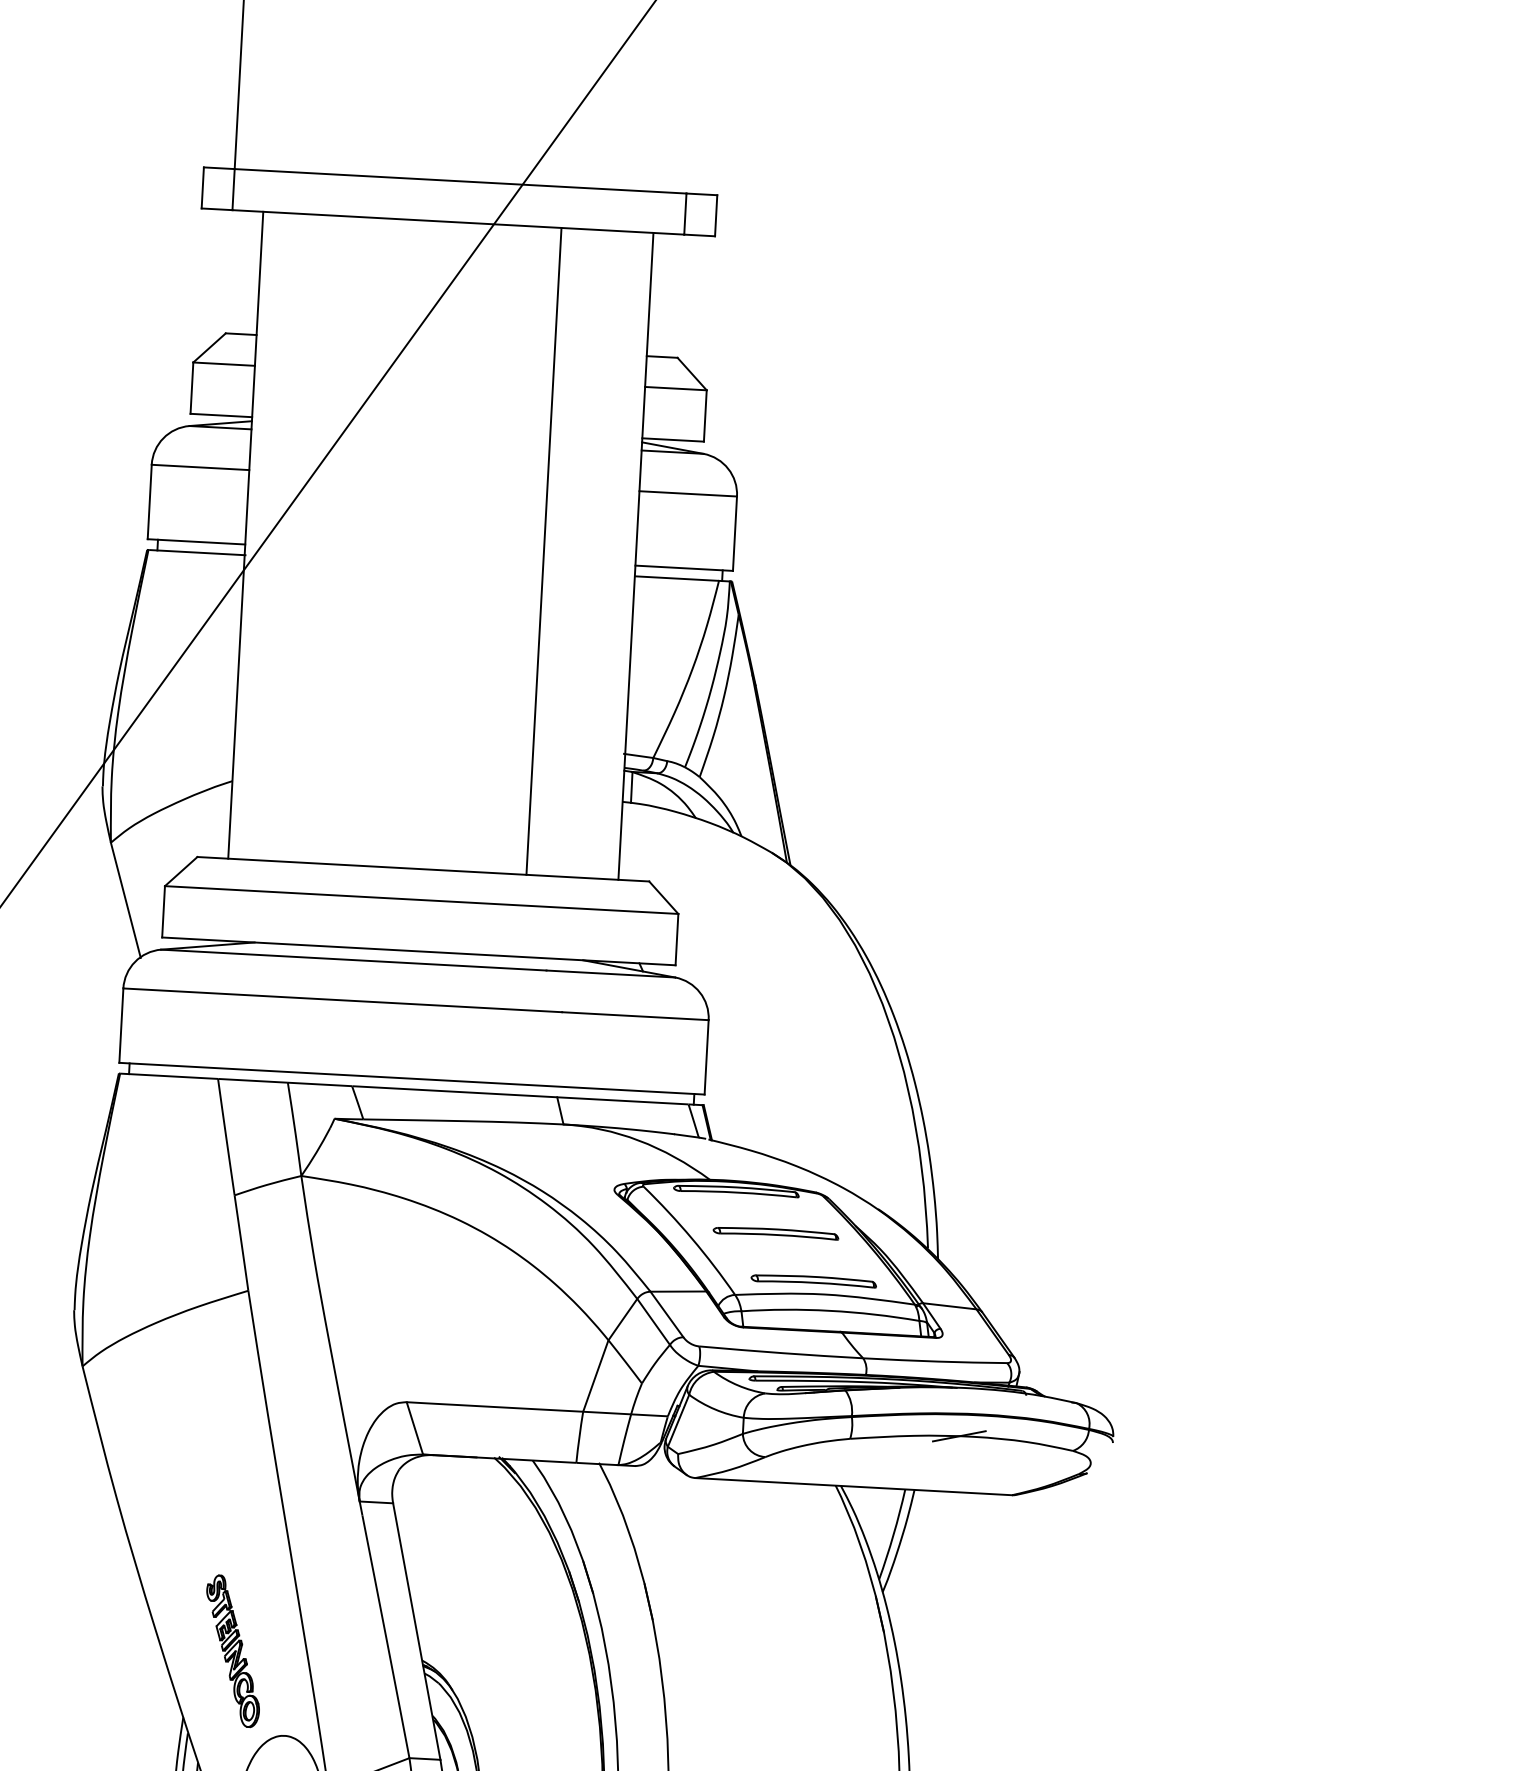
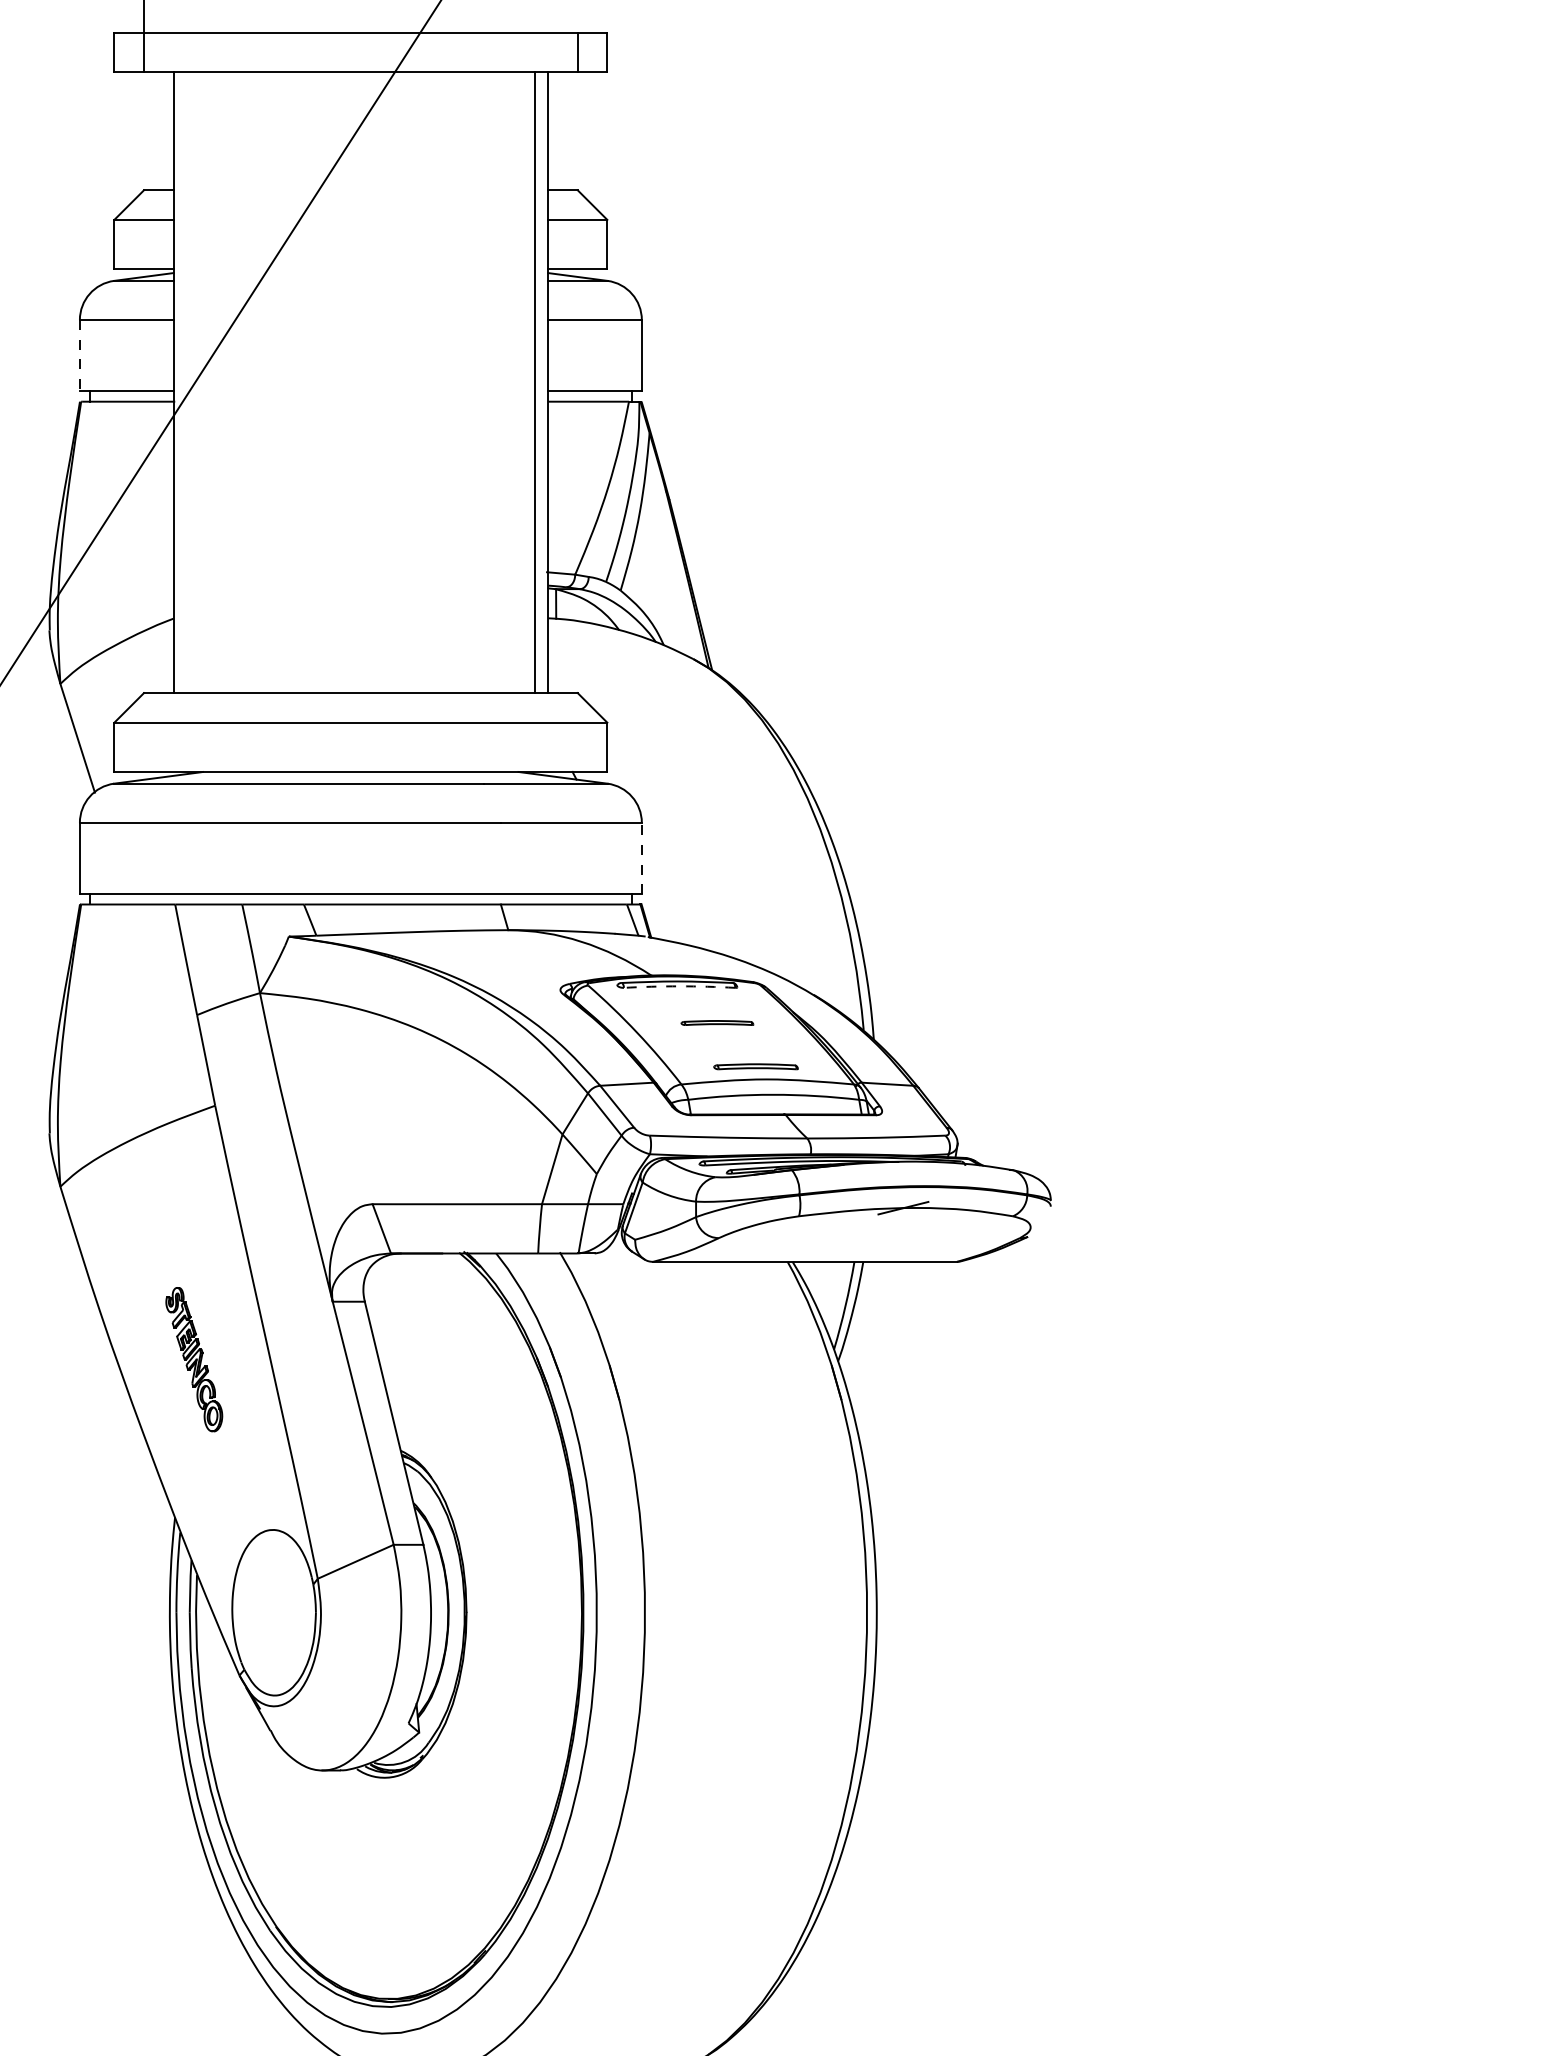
line: (149, 501) -> (79, 355), solid -> dashed
line: (543, 551) -> (534, 382), moved
line: (706, 1057) -> (641, 858), solid -> dashed
arc: (738, 1192) -> (679, 986), solid -> dashed
part: (776, 1232) -> (717, 1022), size x0.6
part: (813, 1280) -> (755, 1066), size x0.7
part: (233, 1651) -> (194, 1359), moved

